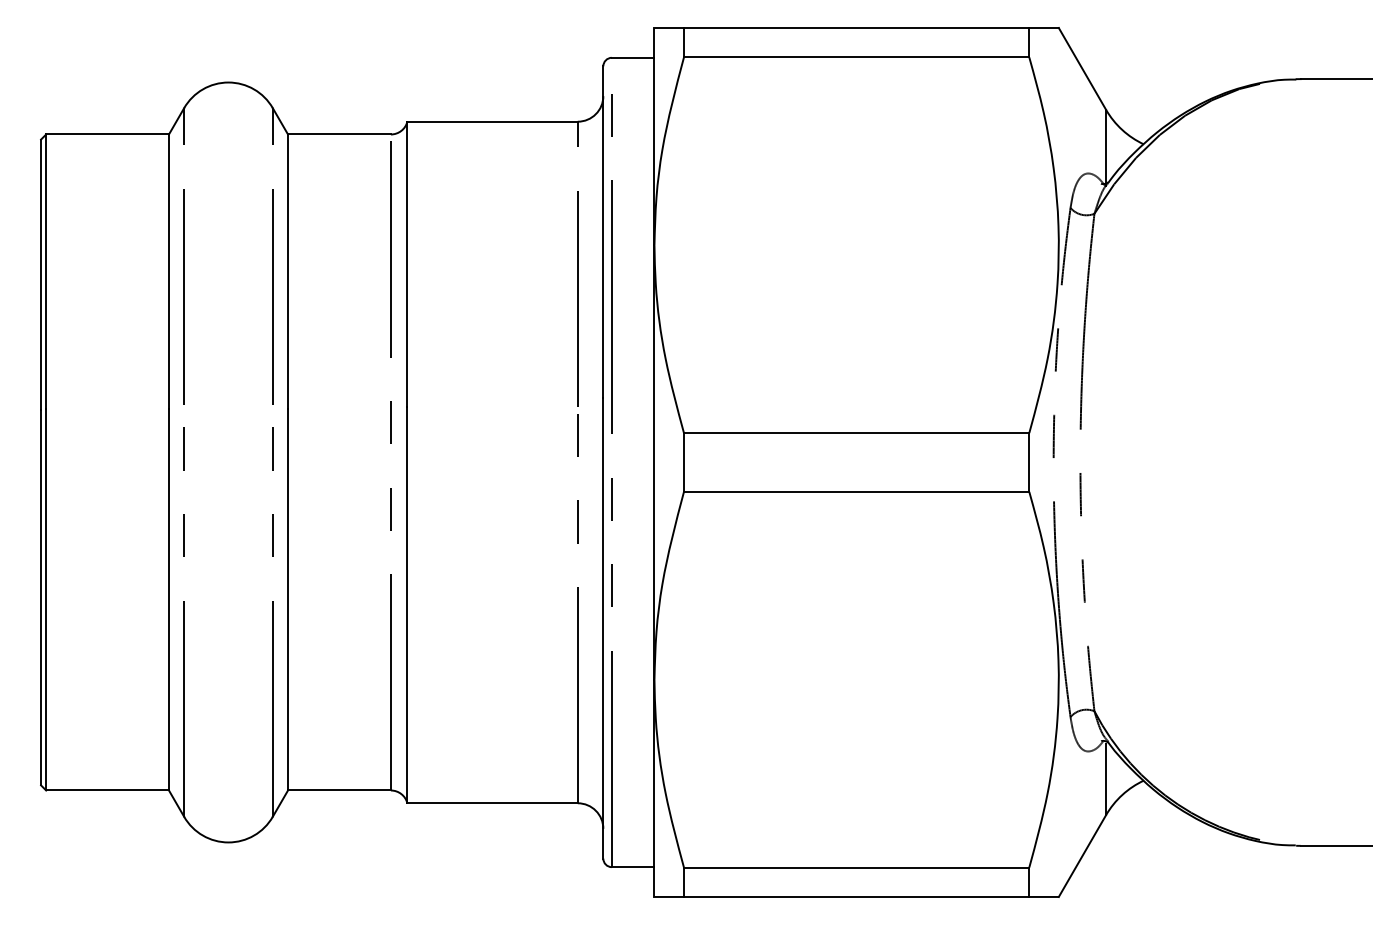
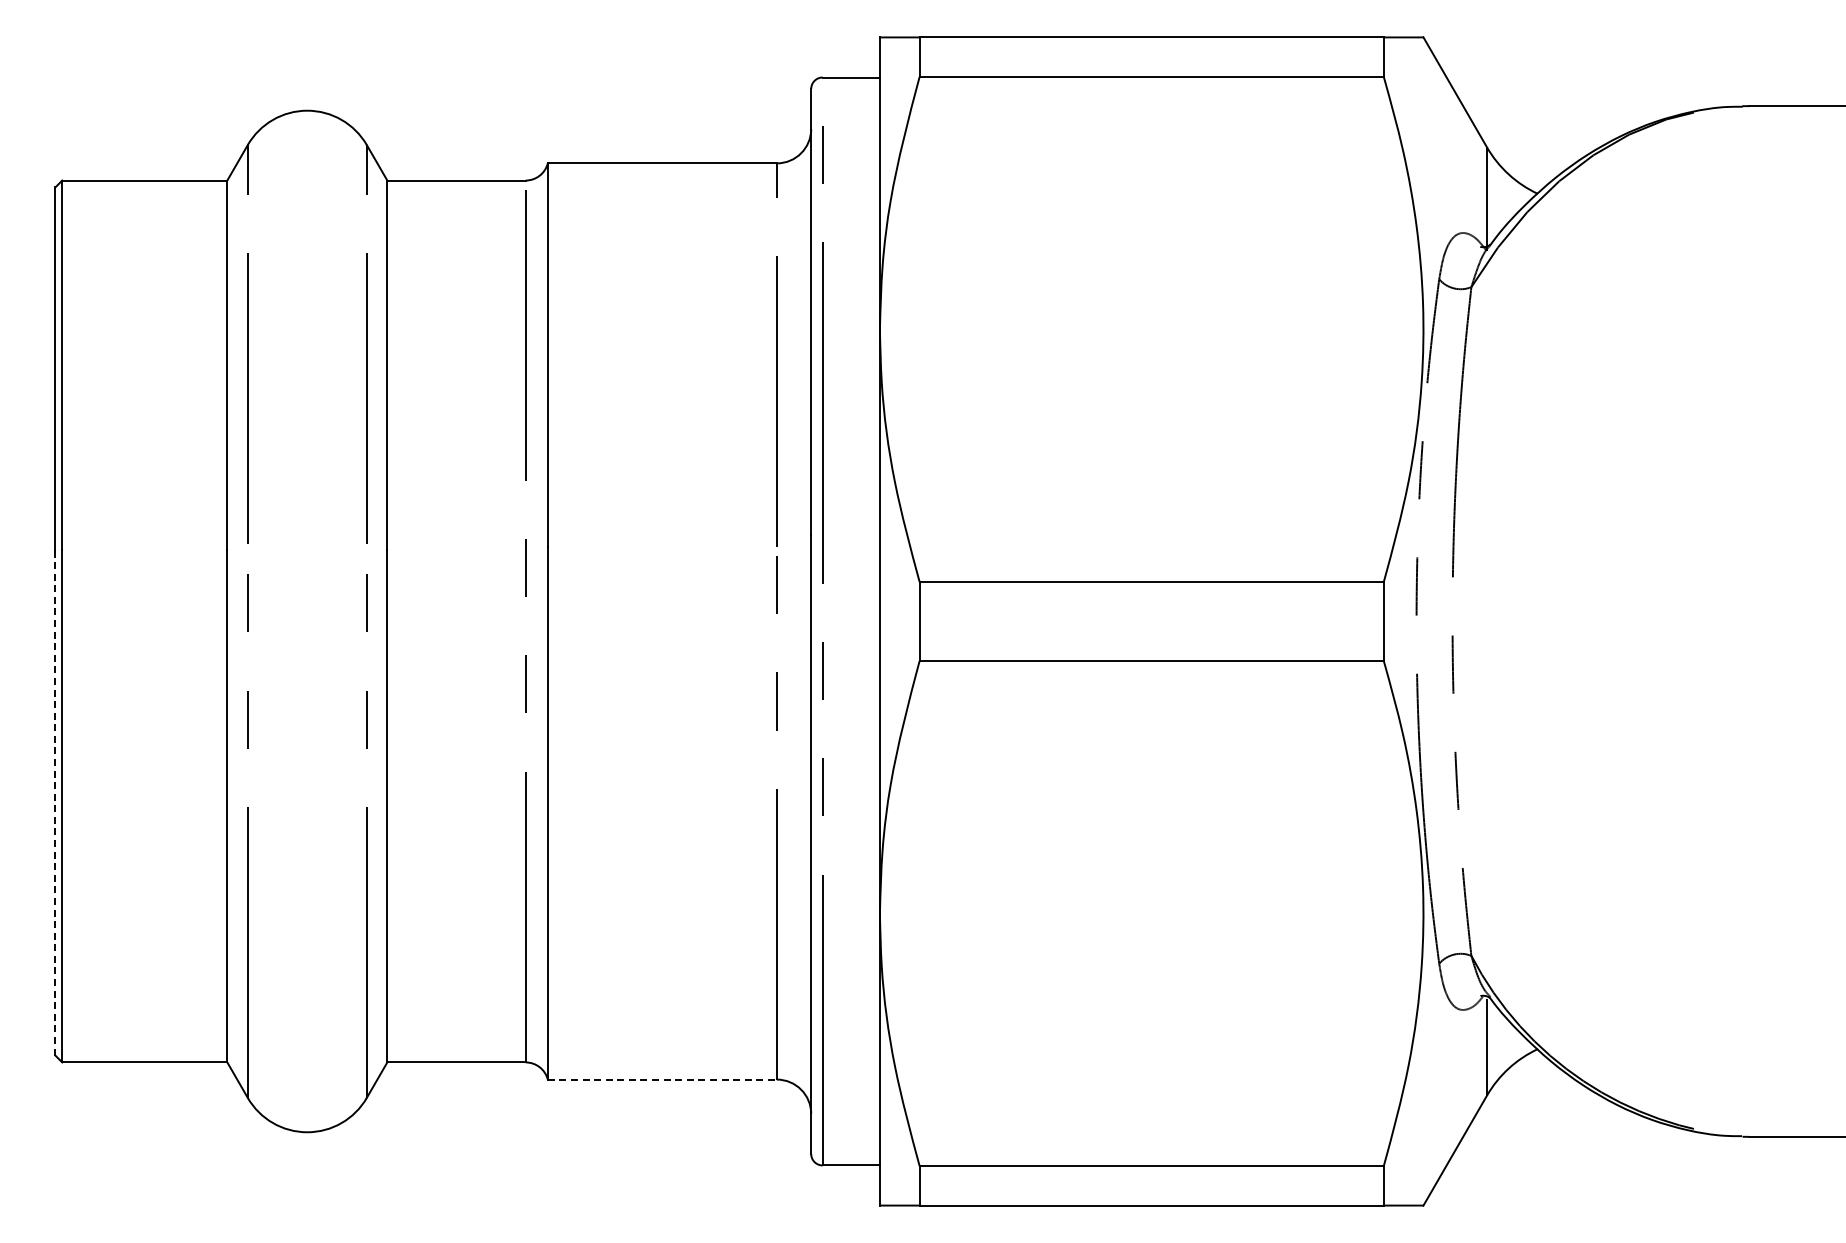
line: (41, 597) -> (55, 802), solid -> dashed
line: (492, 803) -> (662, 1079), solid -> dashed

